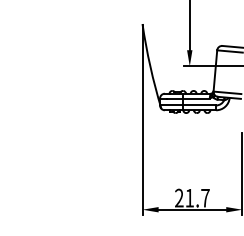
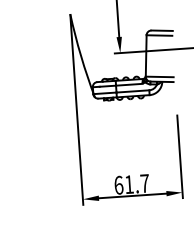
text: (179, 197) -> (118, 184), 21.7 -> 61.7

